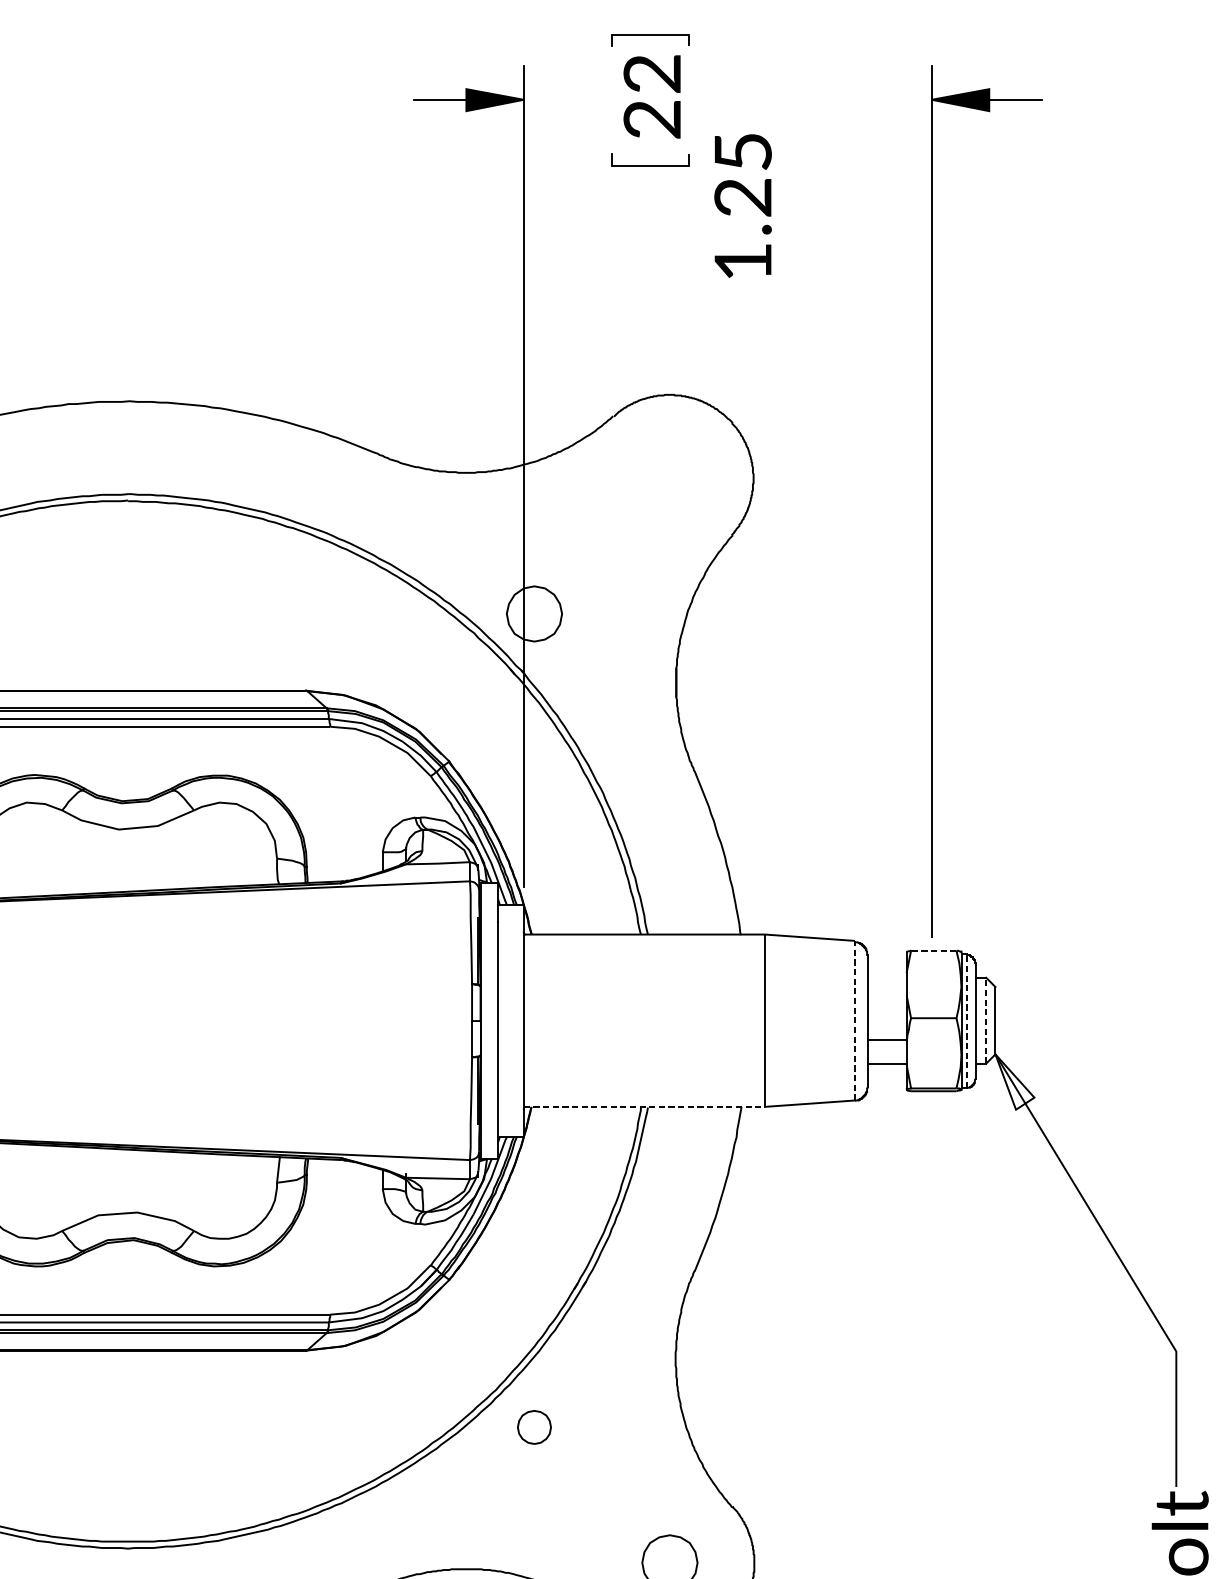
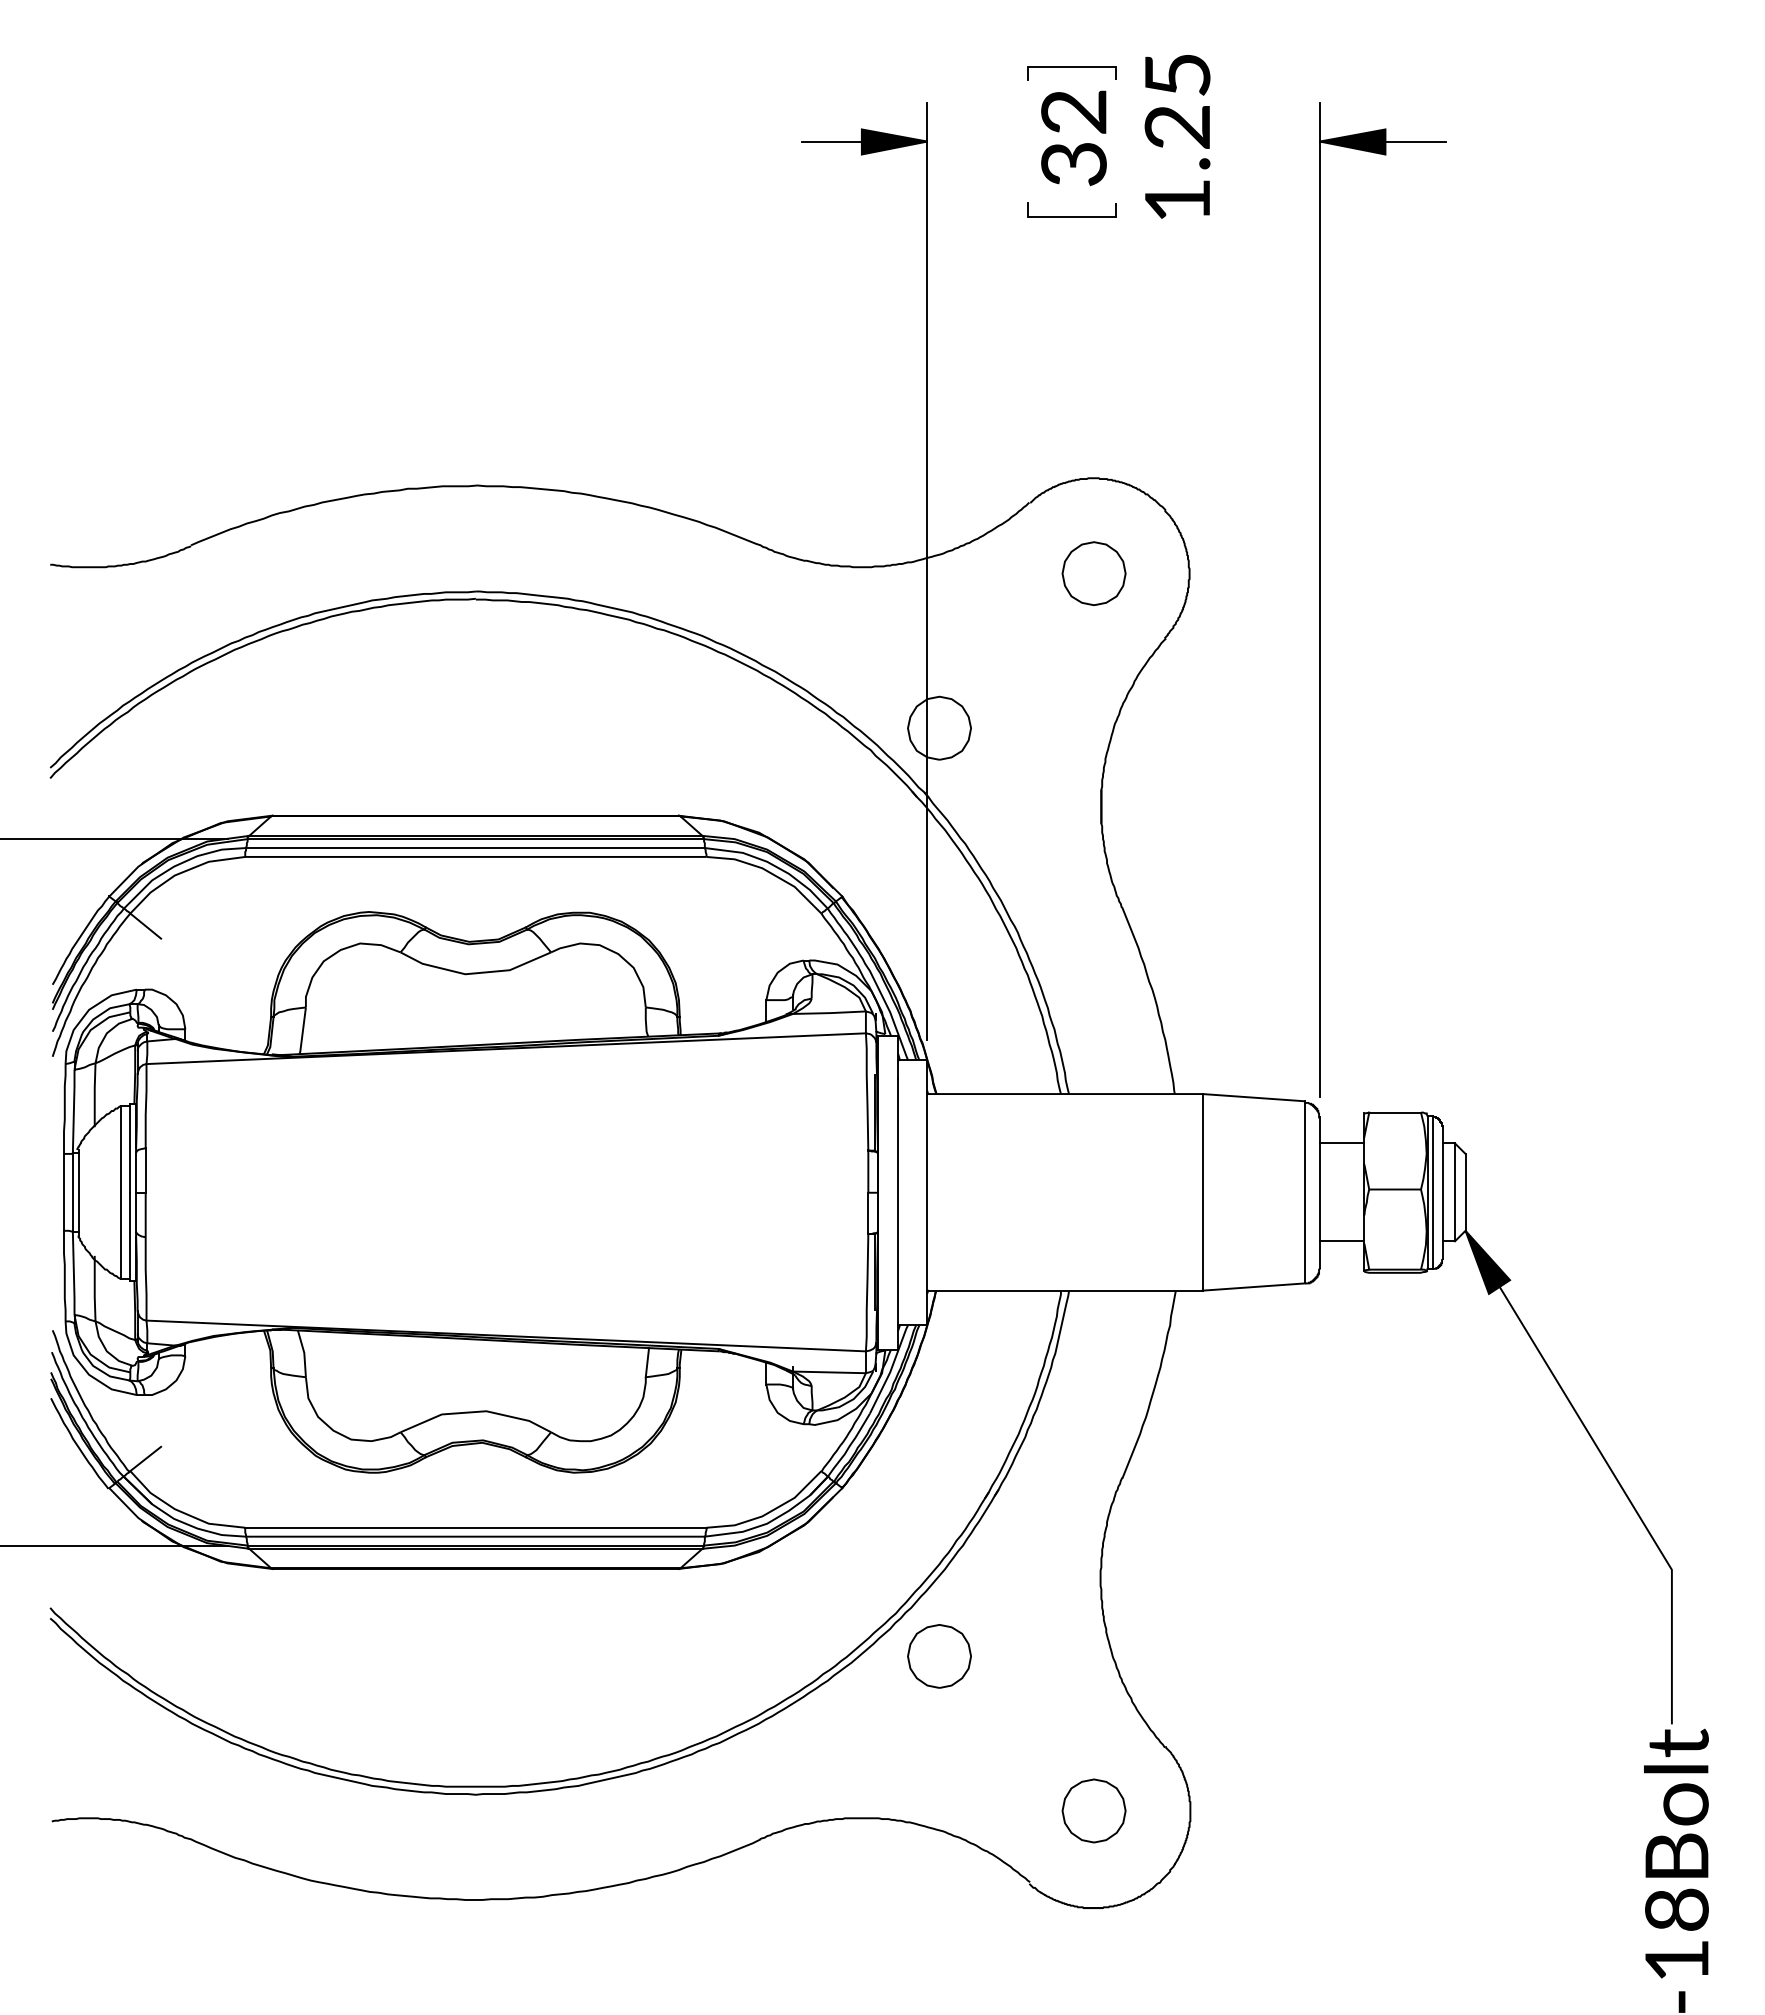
text: (652, 119) -> (1074, 164), 22 -> 32
text: (743, 205) -> (1177, 136), moved
part: (669, 478) -> (1093, 573), added
part: (932, 501) -> (1320, 599), moved
line: (934, 950) -> (1395, 1112), dashed -> solid
line: (855, 1019) -> (1305, 1191), dashed -> solid
line: (967, 1019) -> (1433, 1191), dashed -> solid
line: (986, 1020) -> (1455, 1192), dashed -> solid
line: (886, 1040) -> (1341, 1143), moved
fill: (1014, 1081) -> (1487, 1261), added
line: (644, 1106) -> (1064, 1290), dashed -> solid
part: (534, 1427) -> (939, 1656), size x1.67

